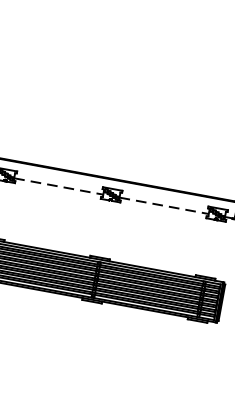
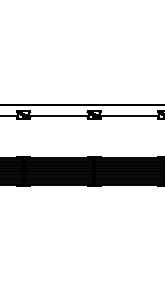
line: (58, 185) -> (58, 115), dashed -> solid
line: (164, 205) -> (129, 115), dashed -> solid

